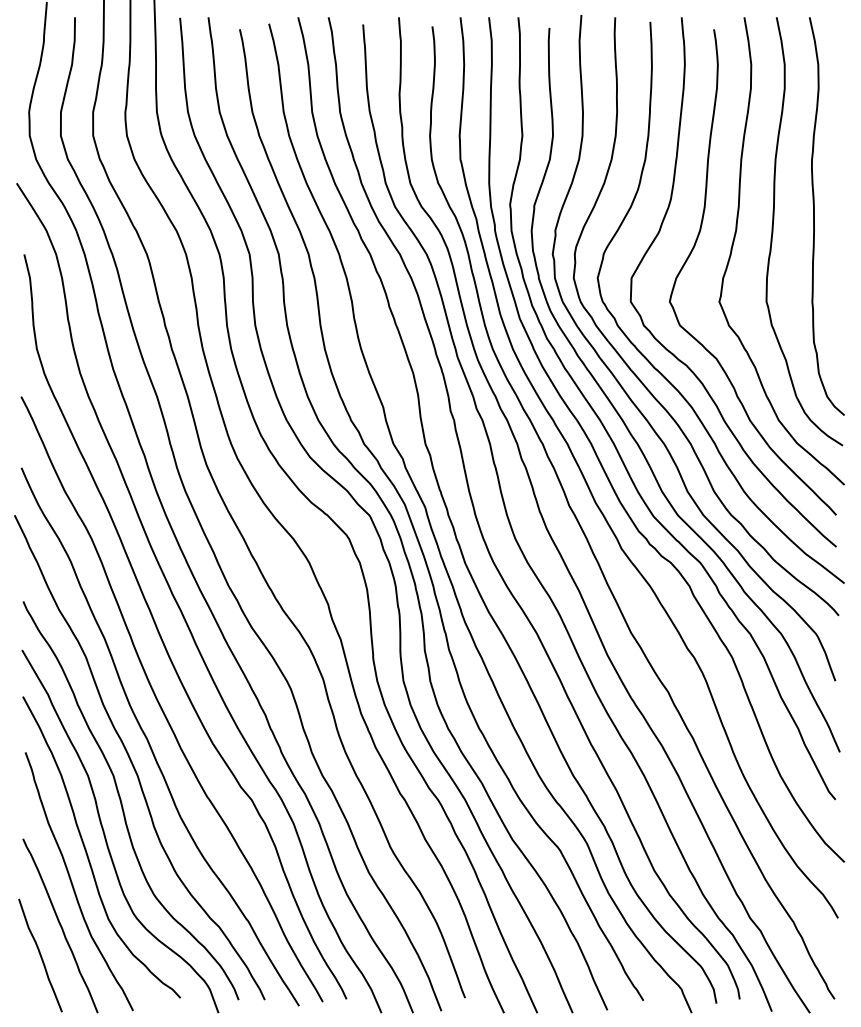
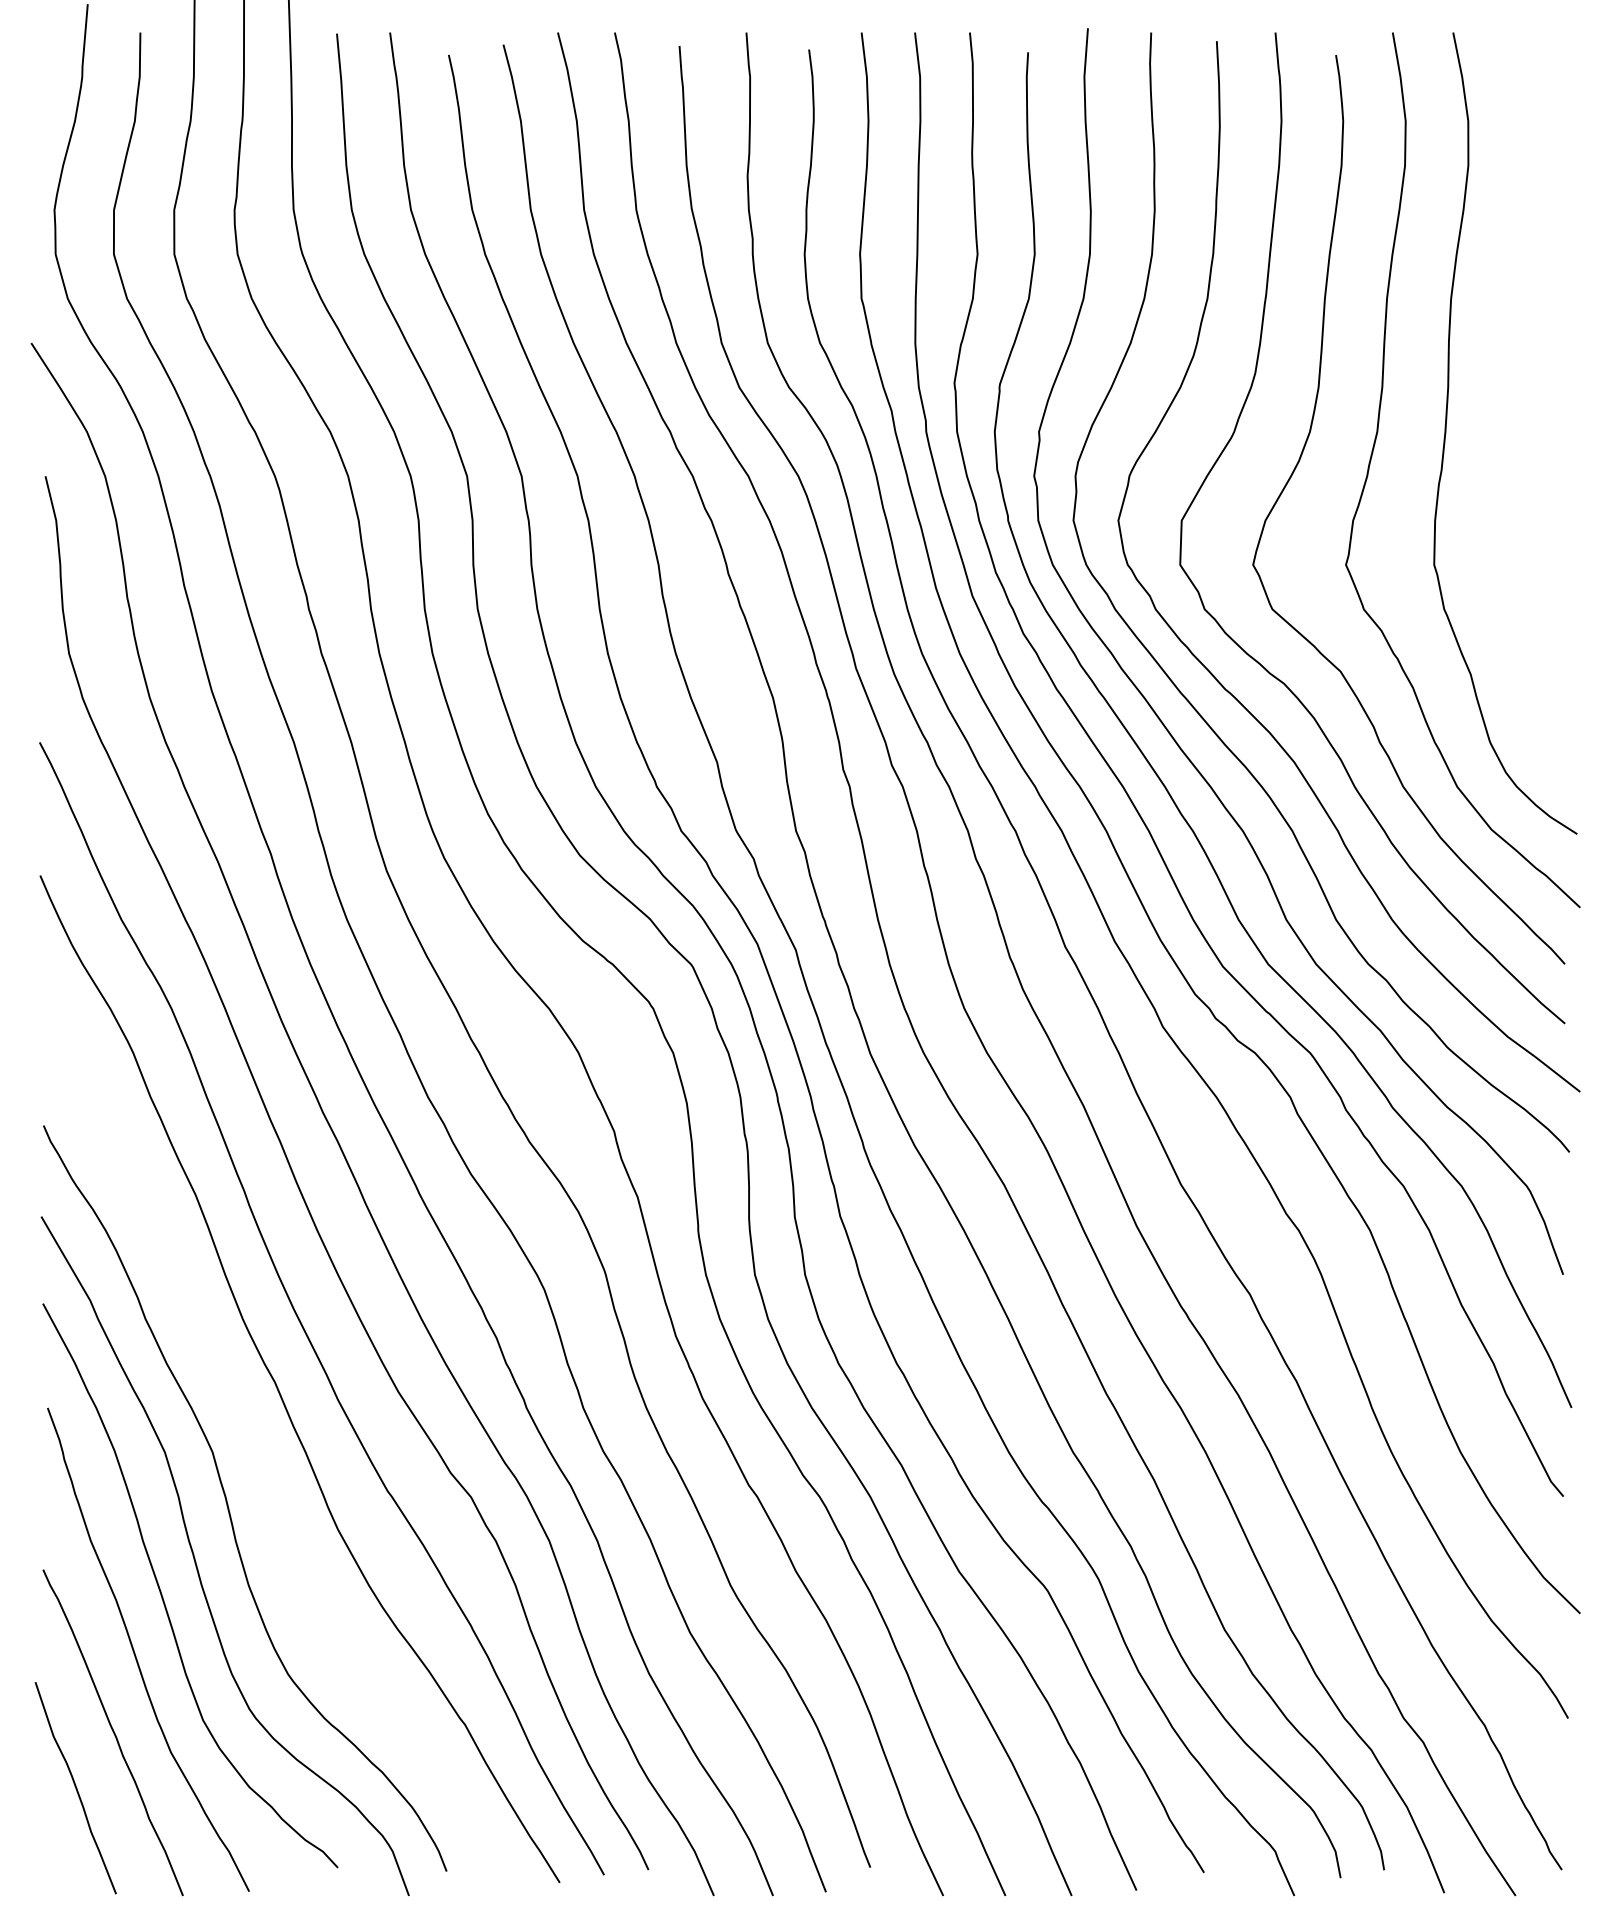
curve: (814, 216) -> (1524, 405), removed
curve: (132, 761) -> (247, 1425), removed

